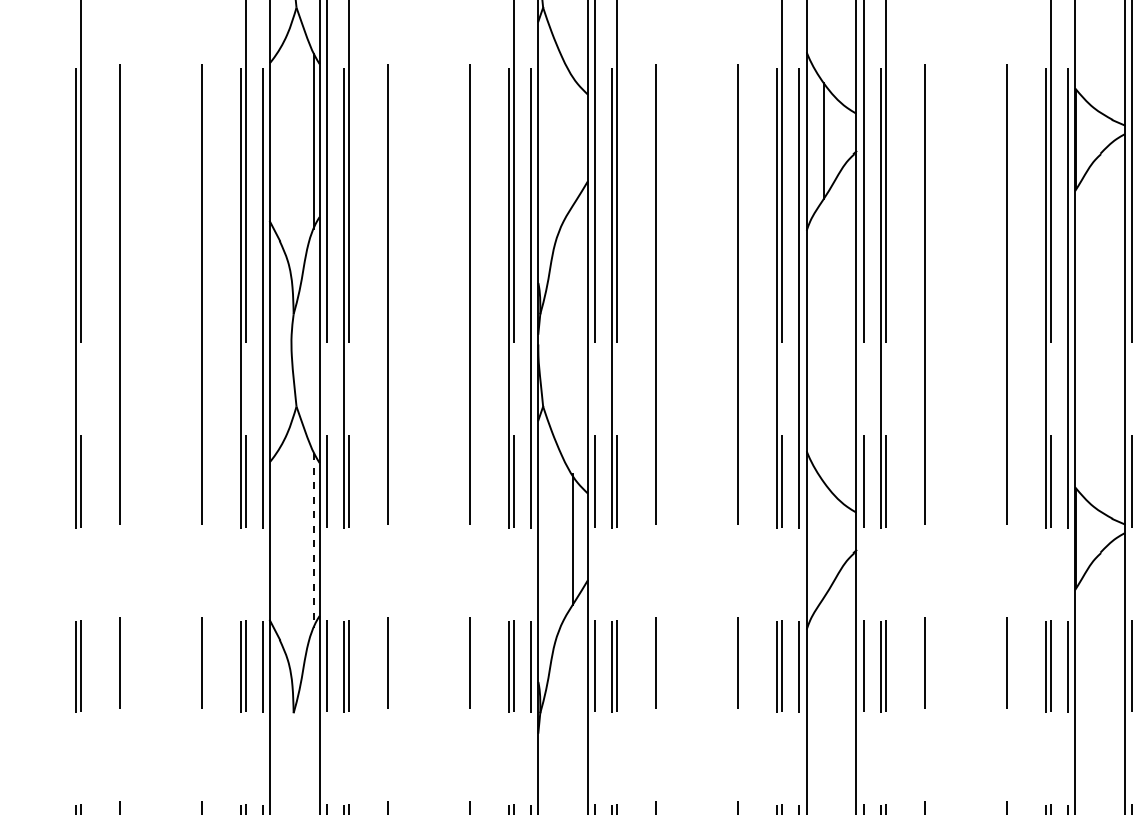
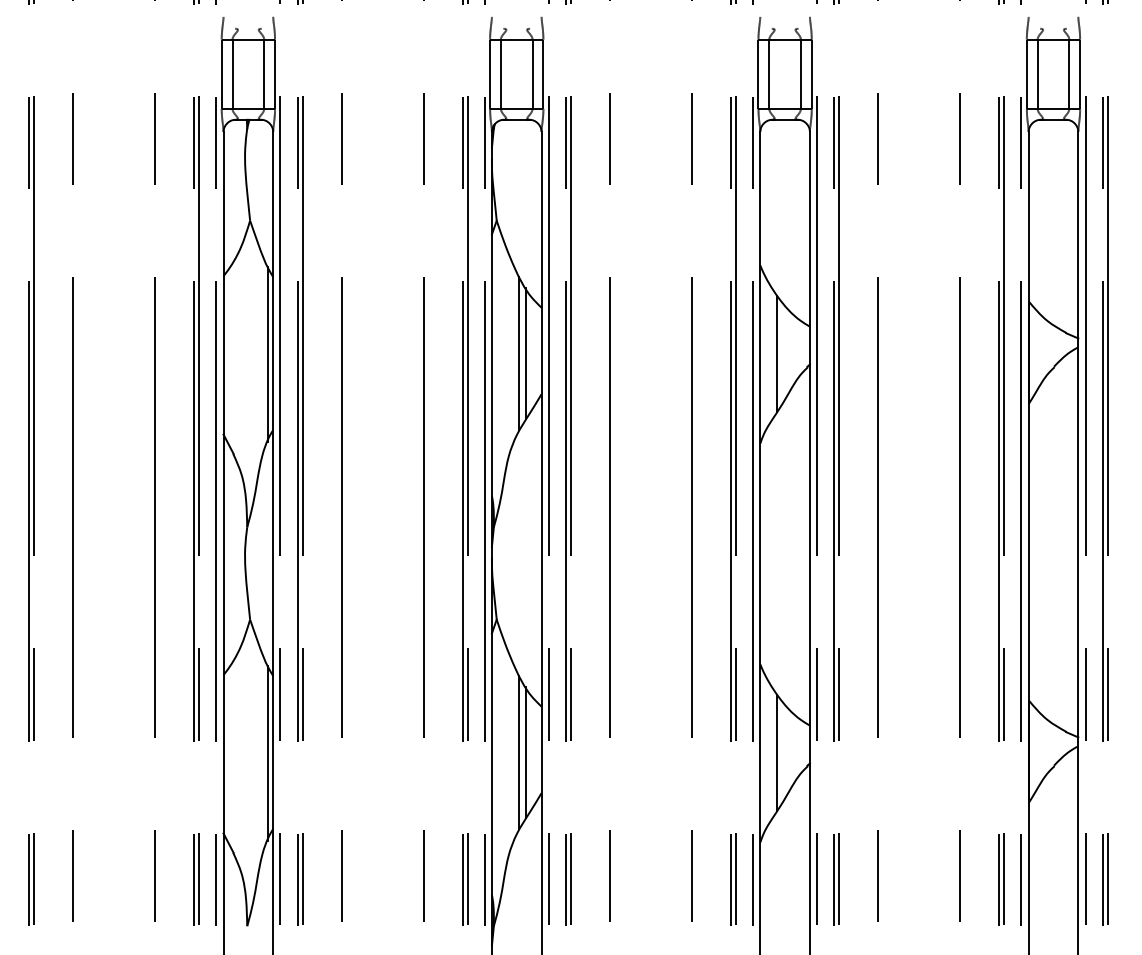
line: (565, 140) -> (519, 353), added
line: (572, 140) -> (526, 353), added
line: (565, 539) -> (519, 752), added
line: (823, 539) -> (777, 752), added
line: (313, 540) -> (267, 753), dashed -> solid

